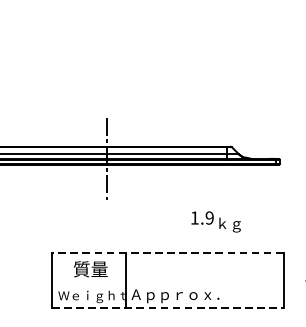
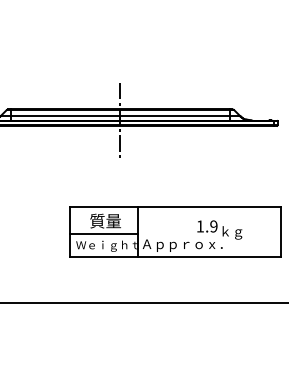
text: (215, 221) -> (219, 229), moved
line: (167, 253) -> (175, 206), dashed -> solid
line: (88, 283) -> (103, 234), added
line: (168, 308) -> (176, 256), dashed -> solid

